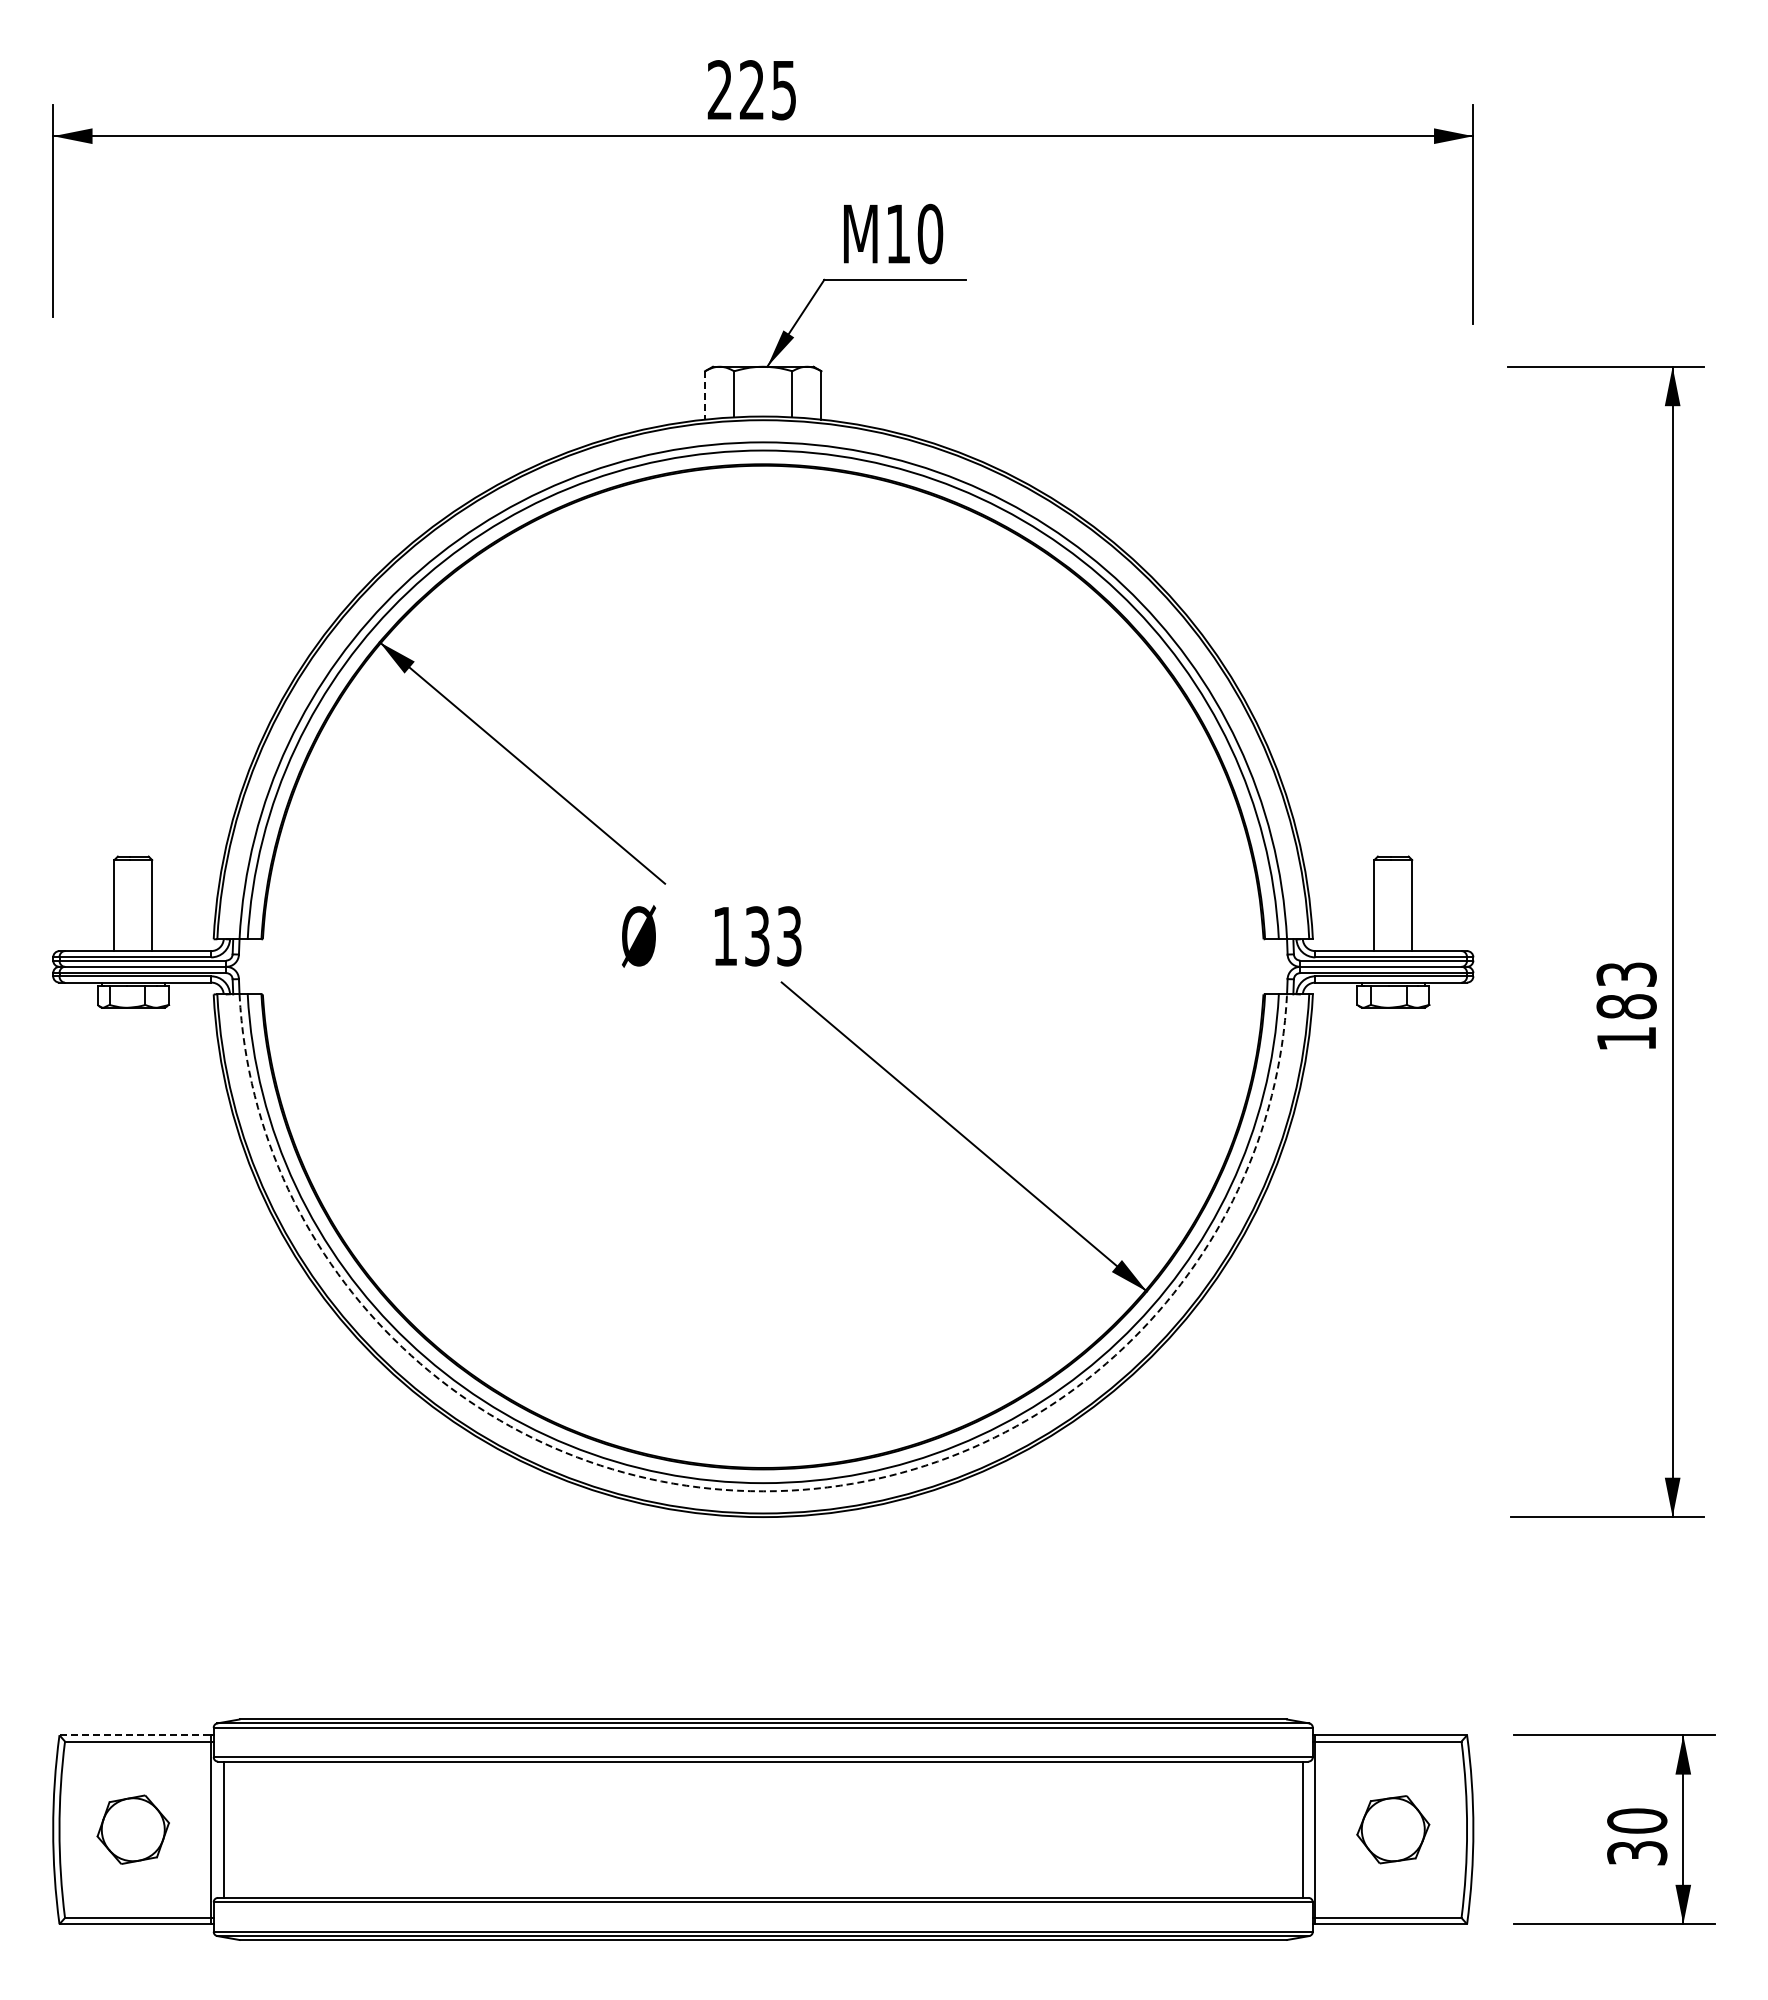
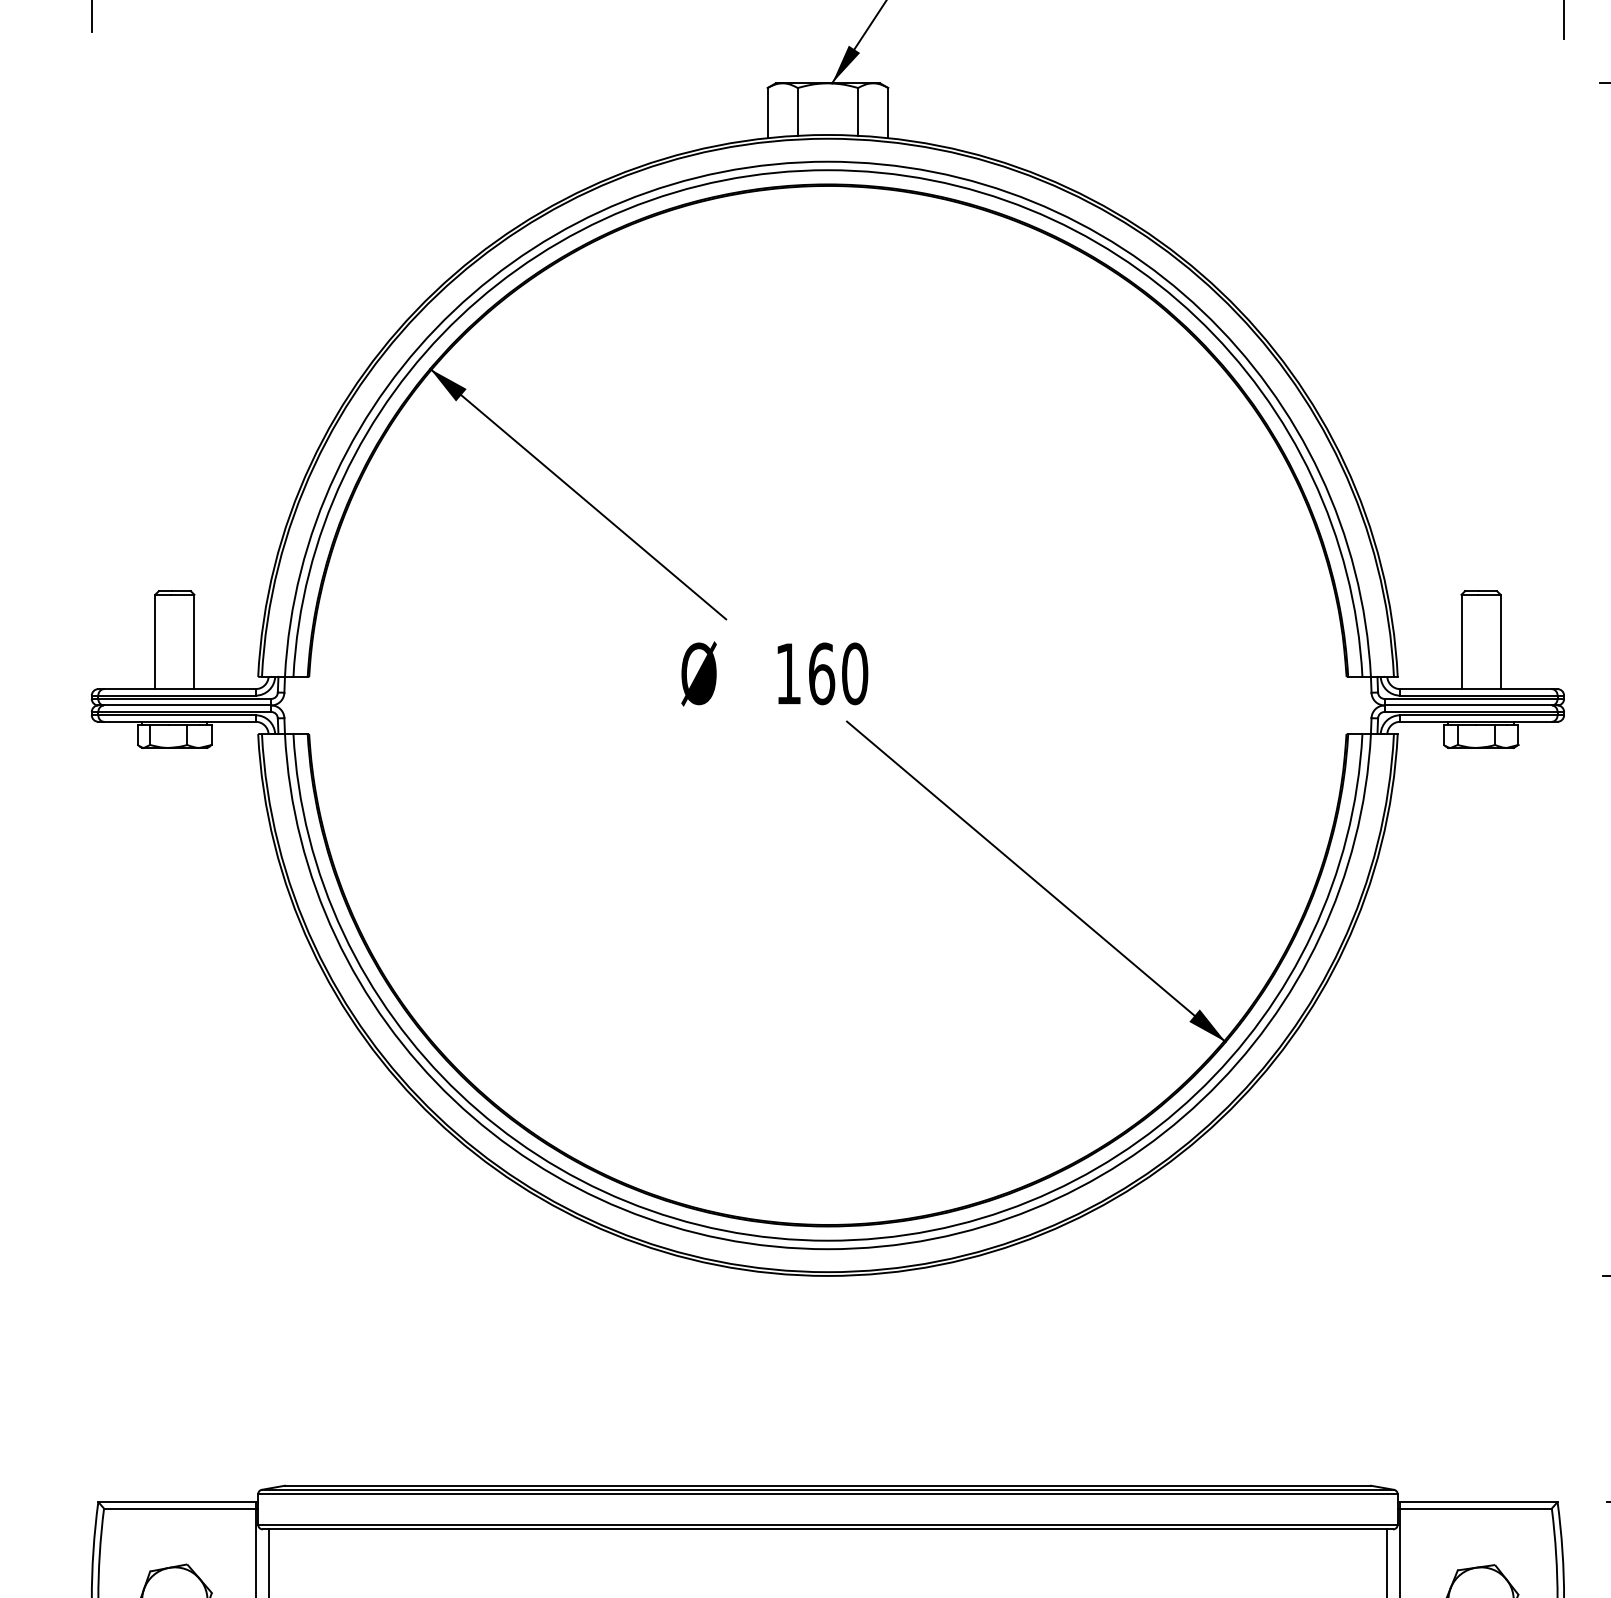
line: (705, 395) -> (768, 113), dashed -> solid
text: (773, 936) -> (838, 674), 133 -> 160
arc: (763, 1491) -> (828, 1249), dashed -> solid
line: (135, 1735) -> (177, 1502), dashed -> solid

